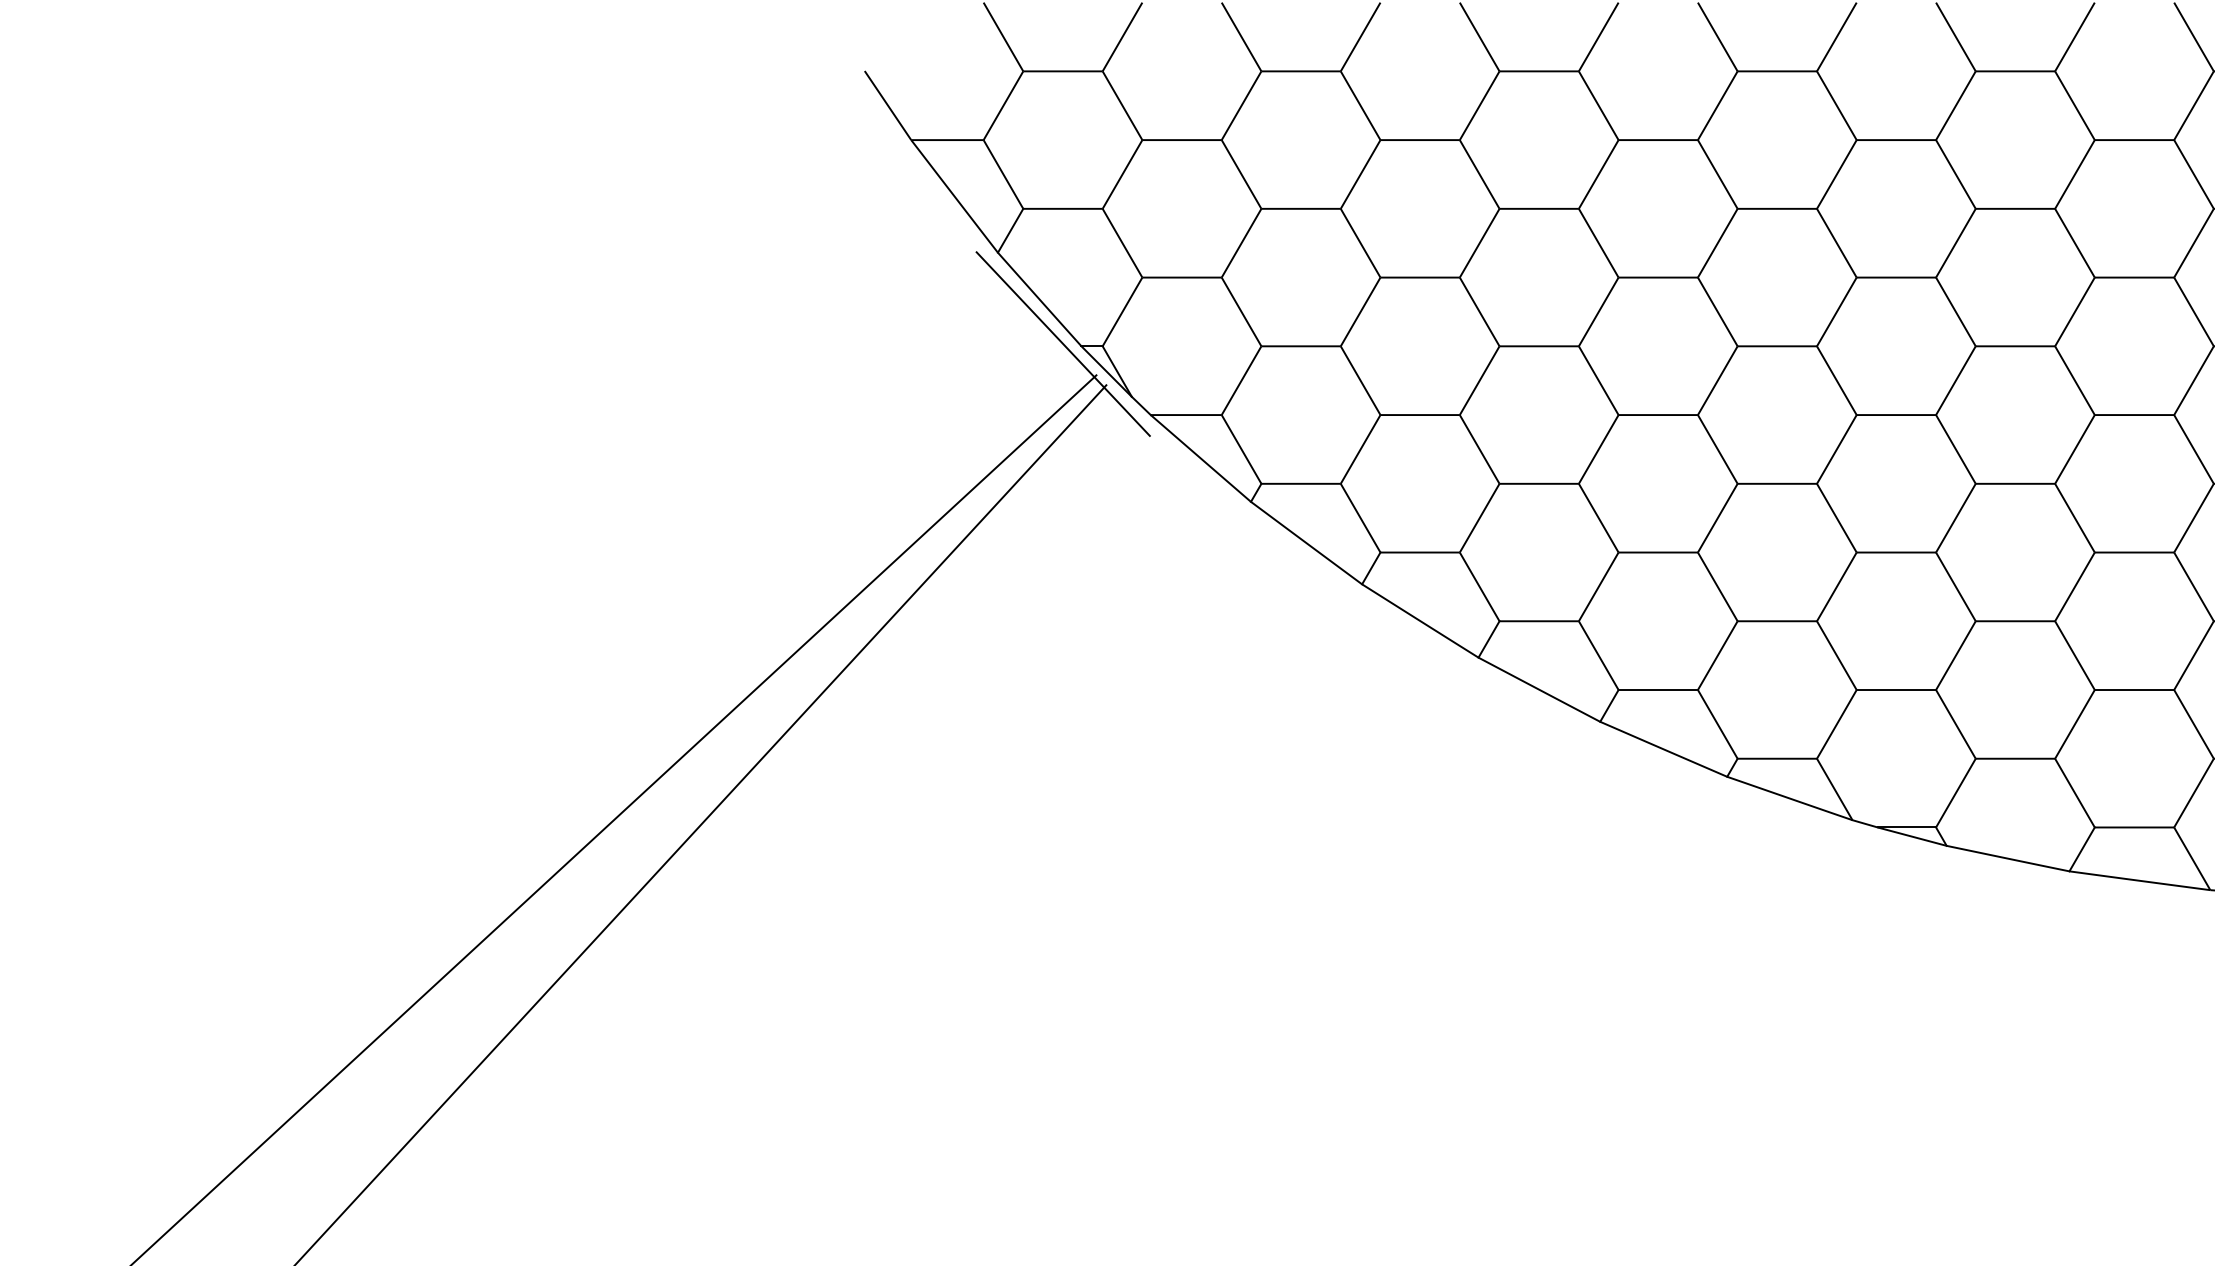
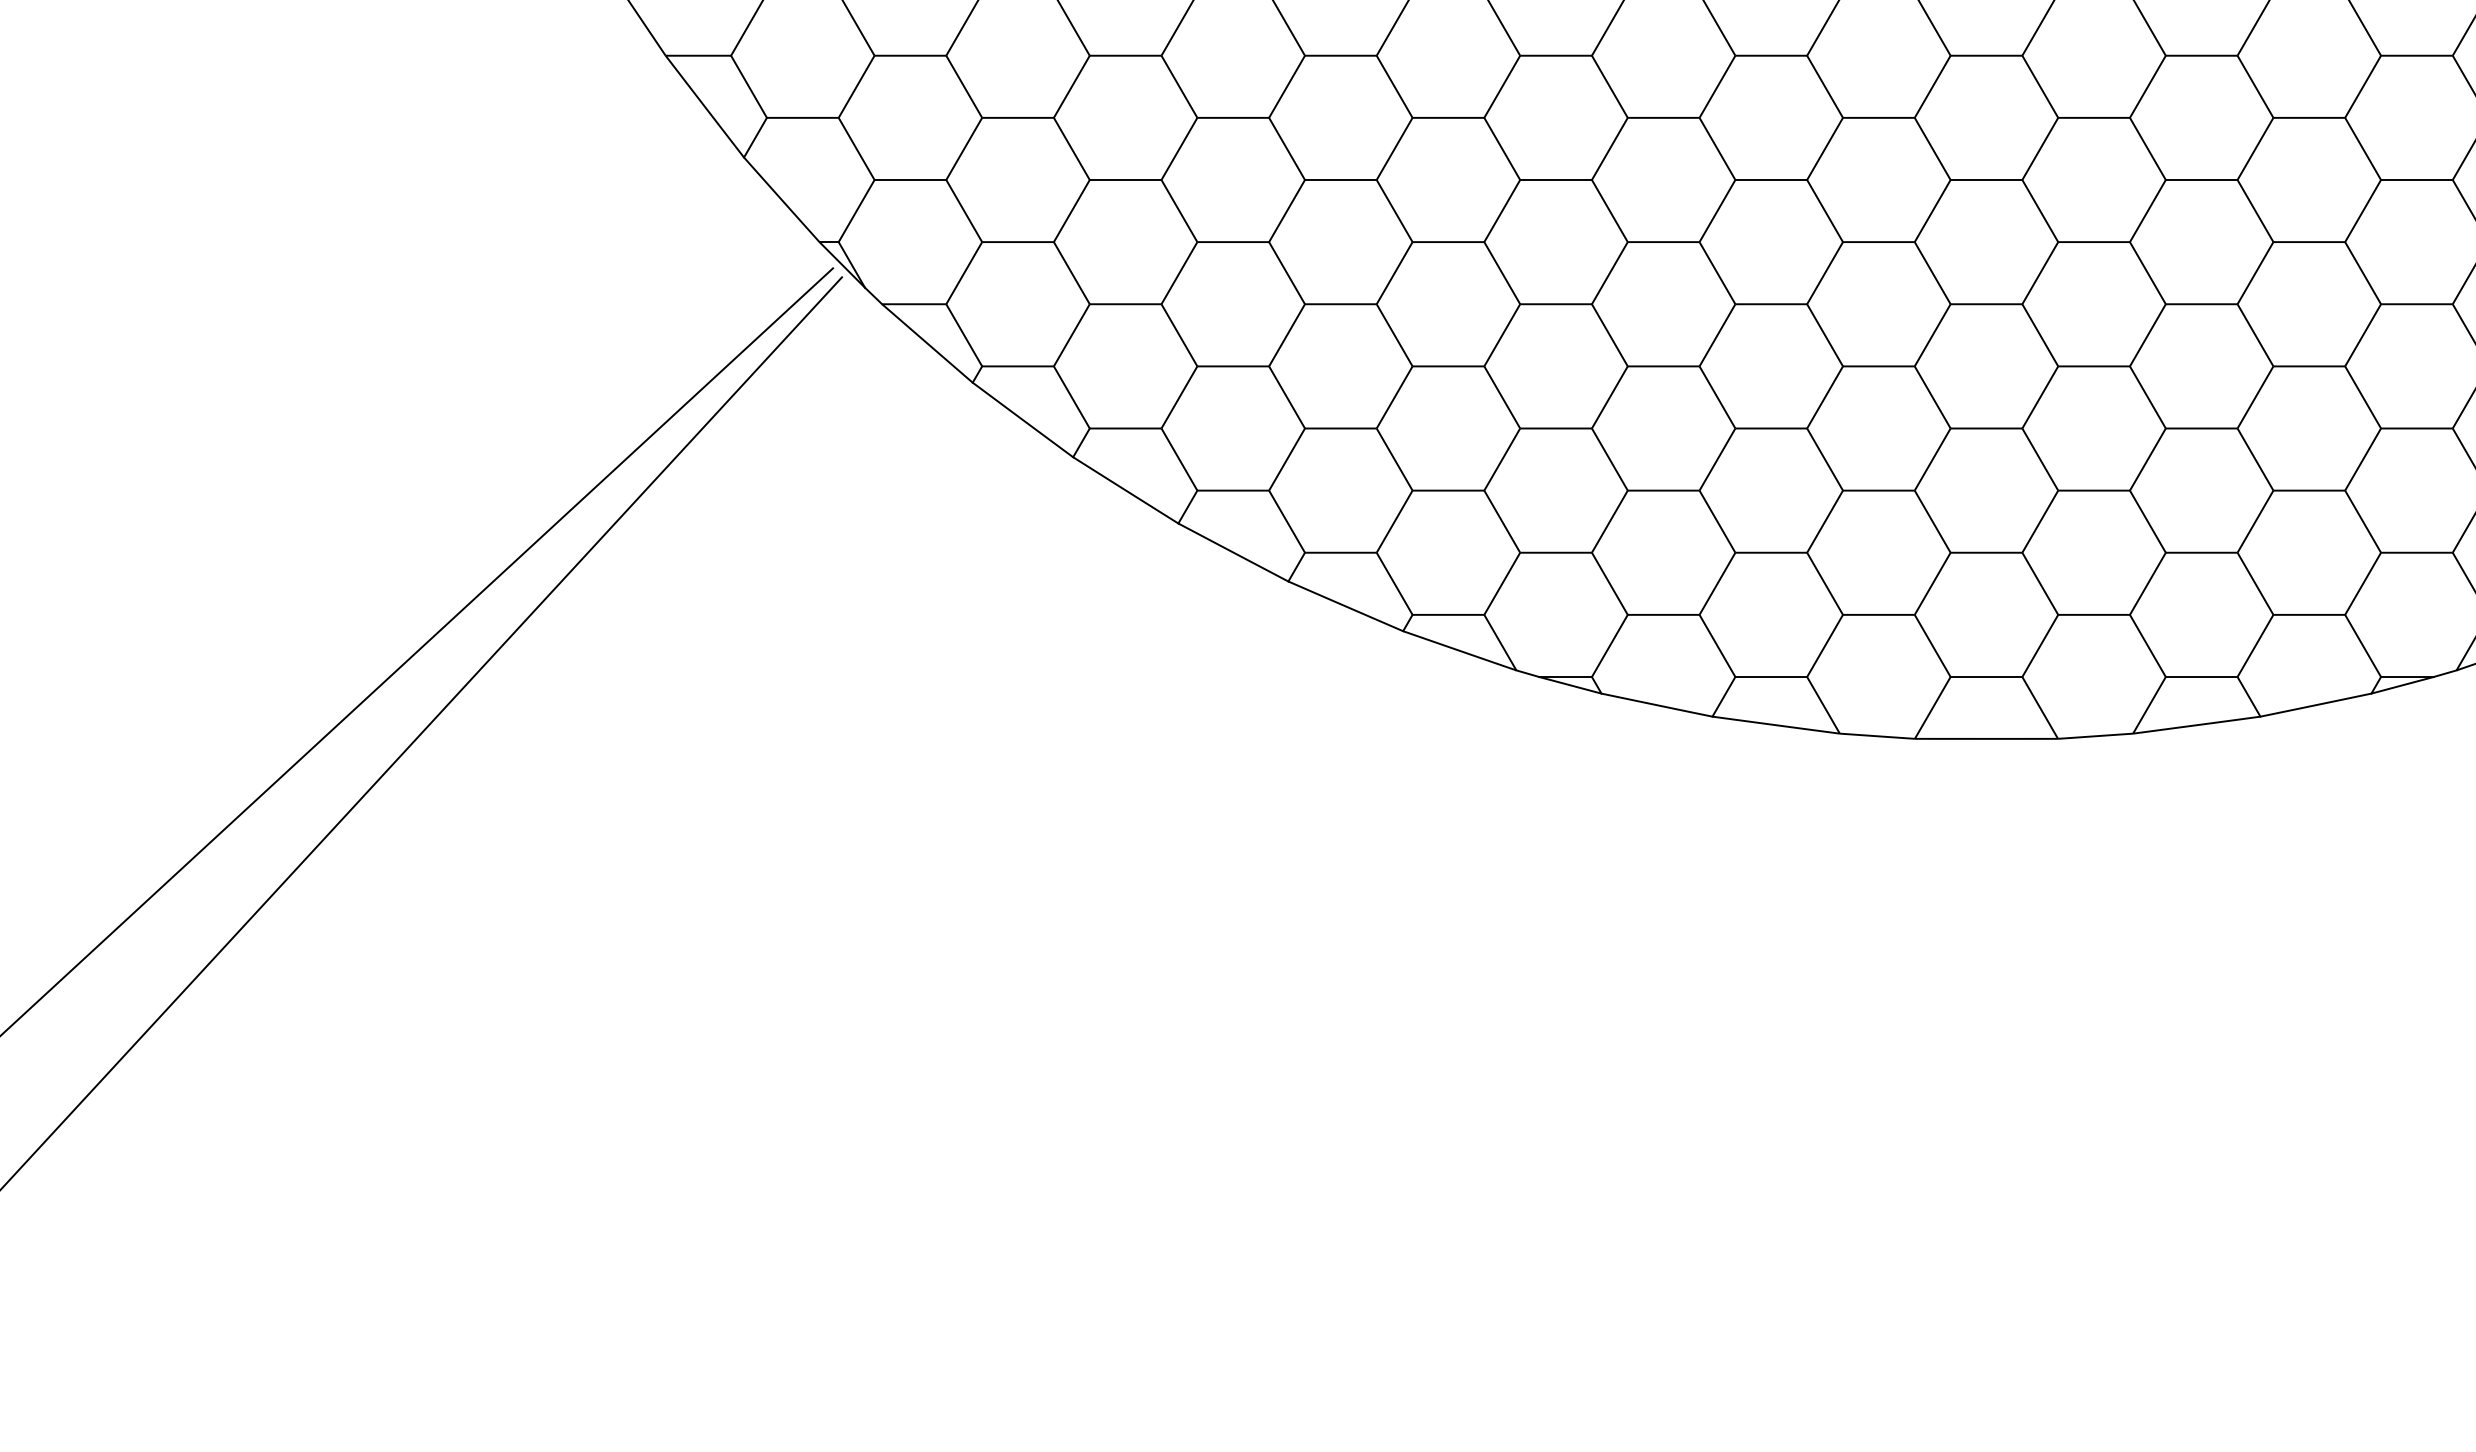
line: (1062, 344) -> (802, 240), removed

